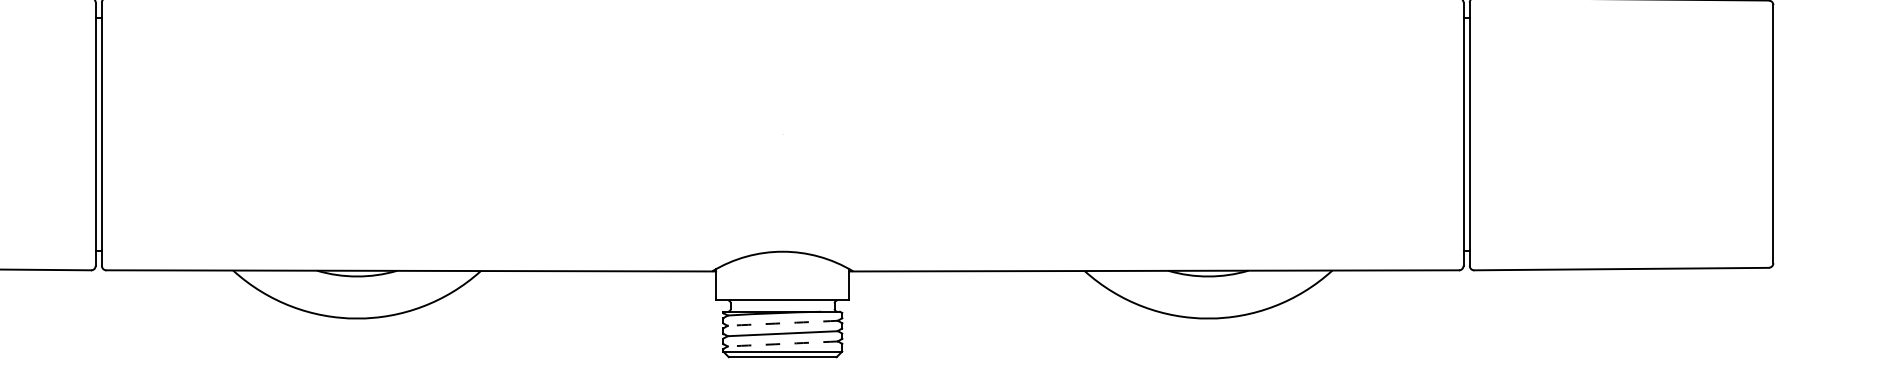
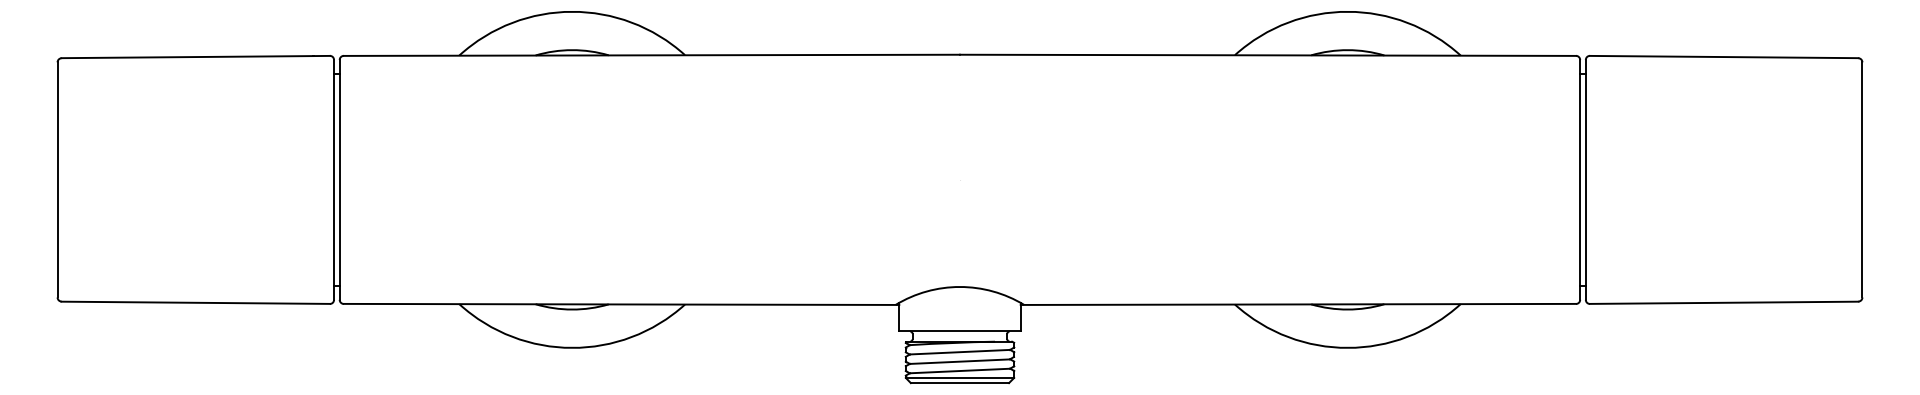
arc: (782, 323) -> (959, 352), dashed -> solid
arc: (782, 344) -> (959, 371), dashed -> solid

